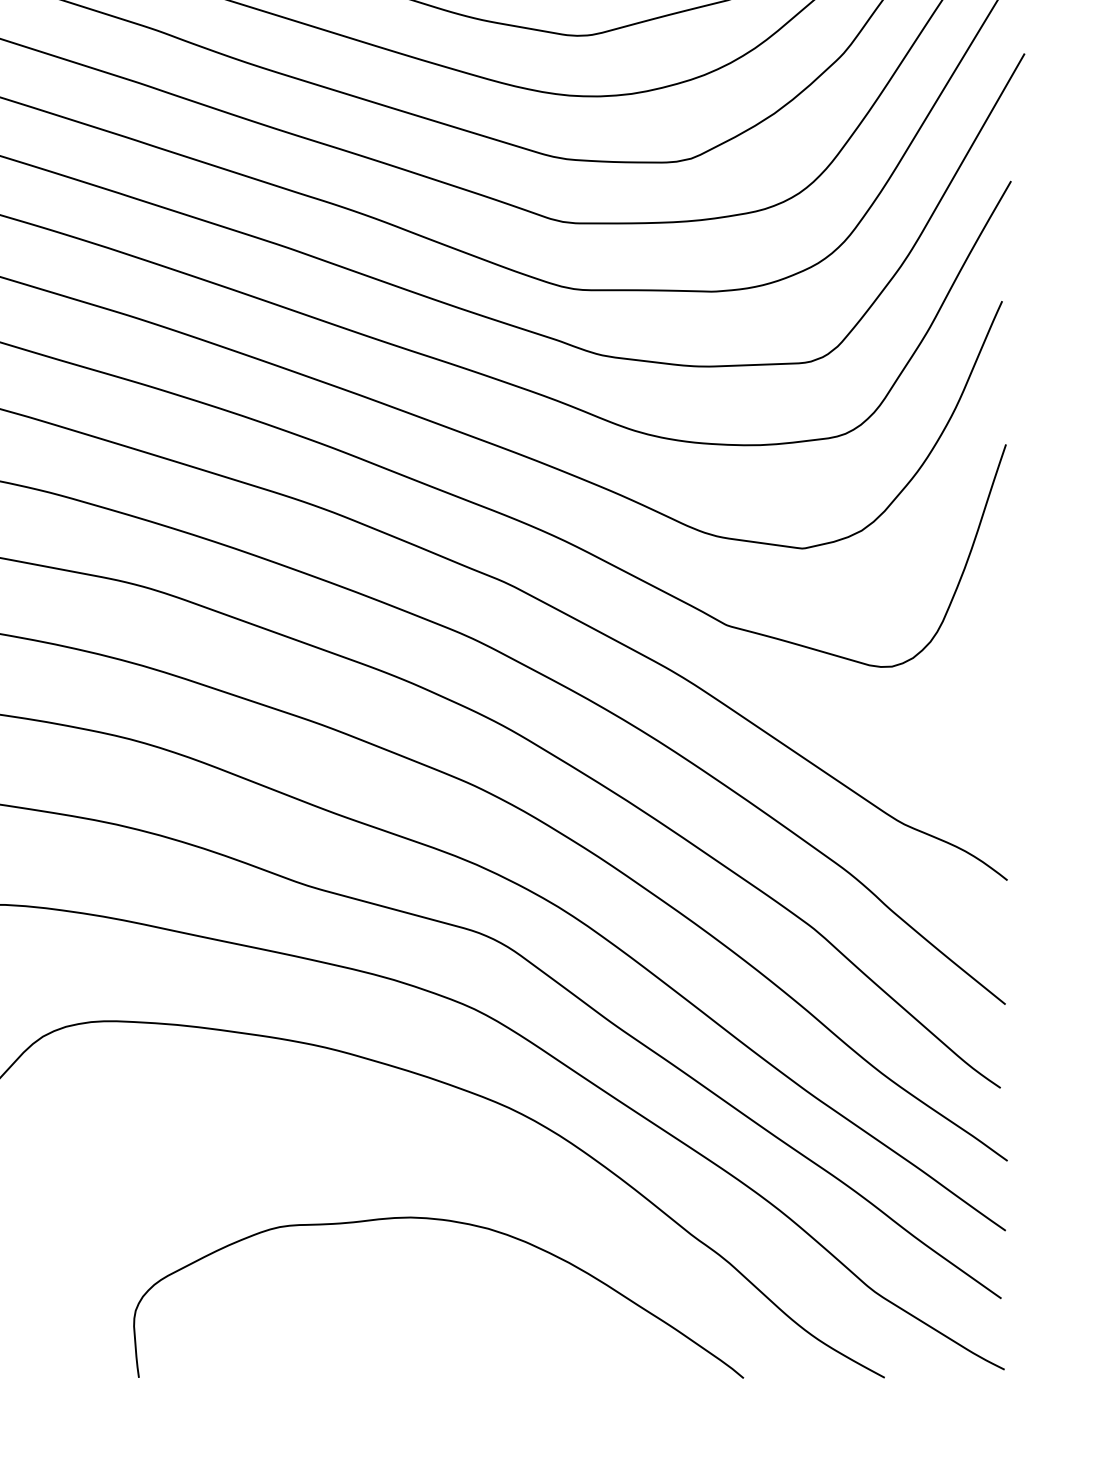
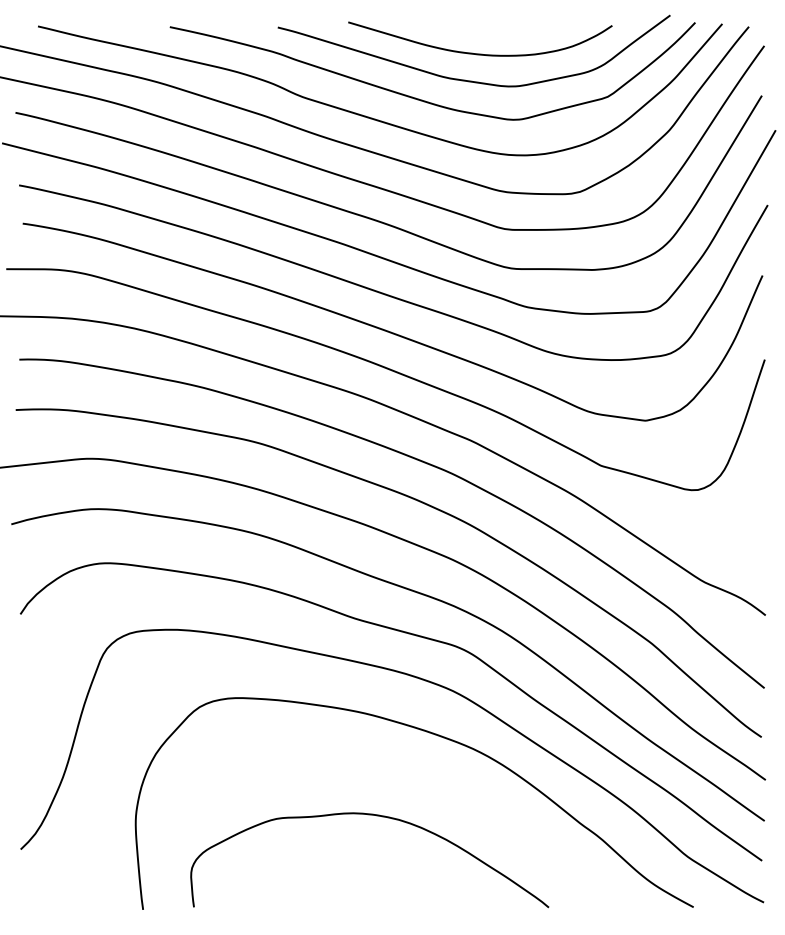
curve: (449, 1223) -> (376, 816), moved

